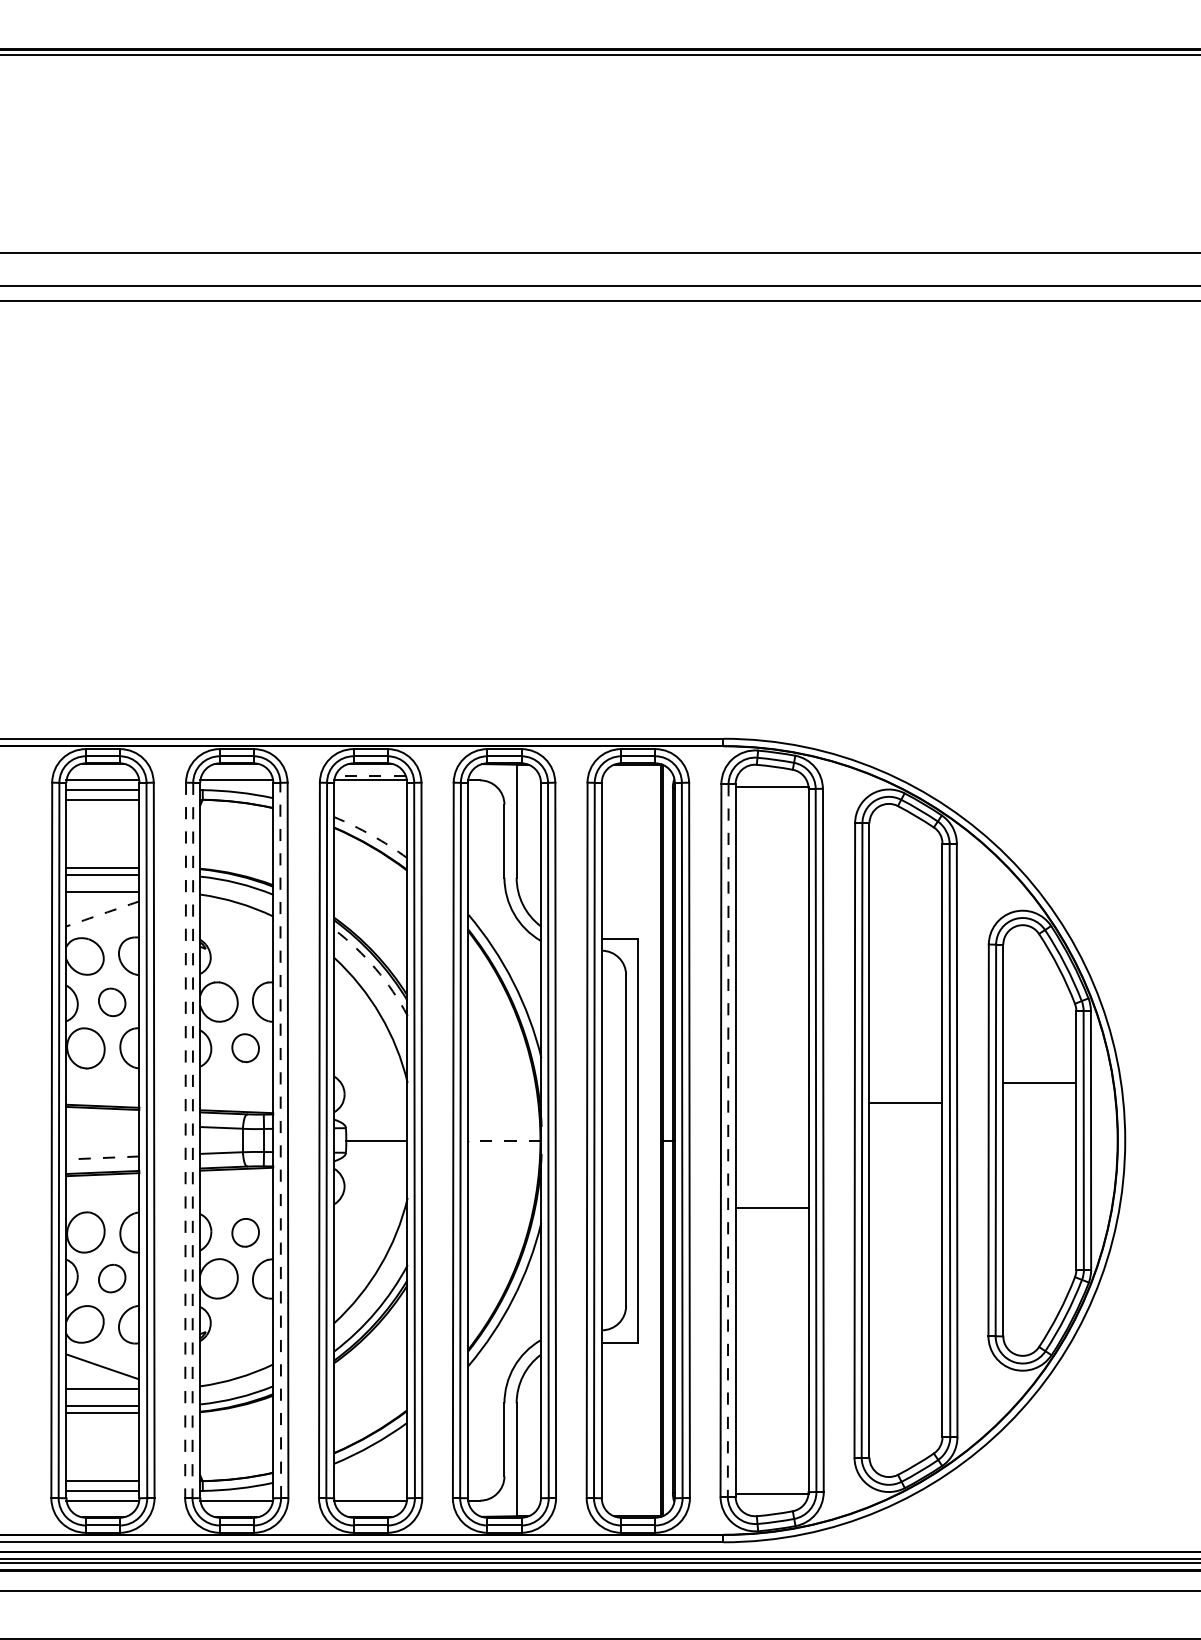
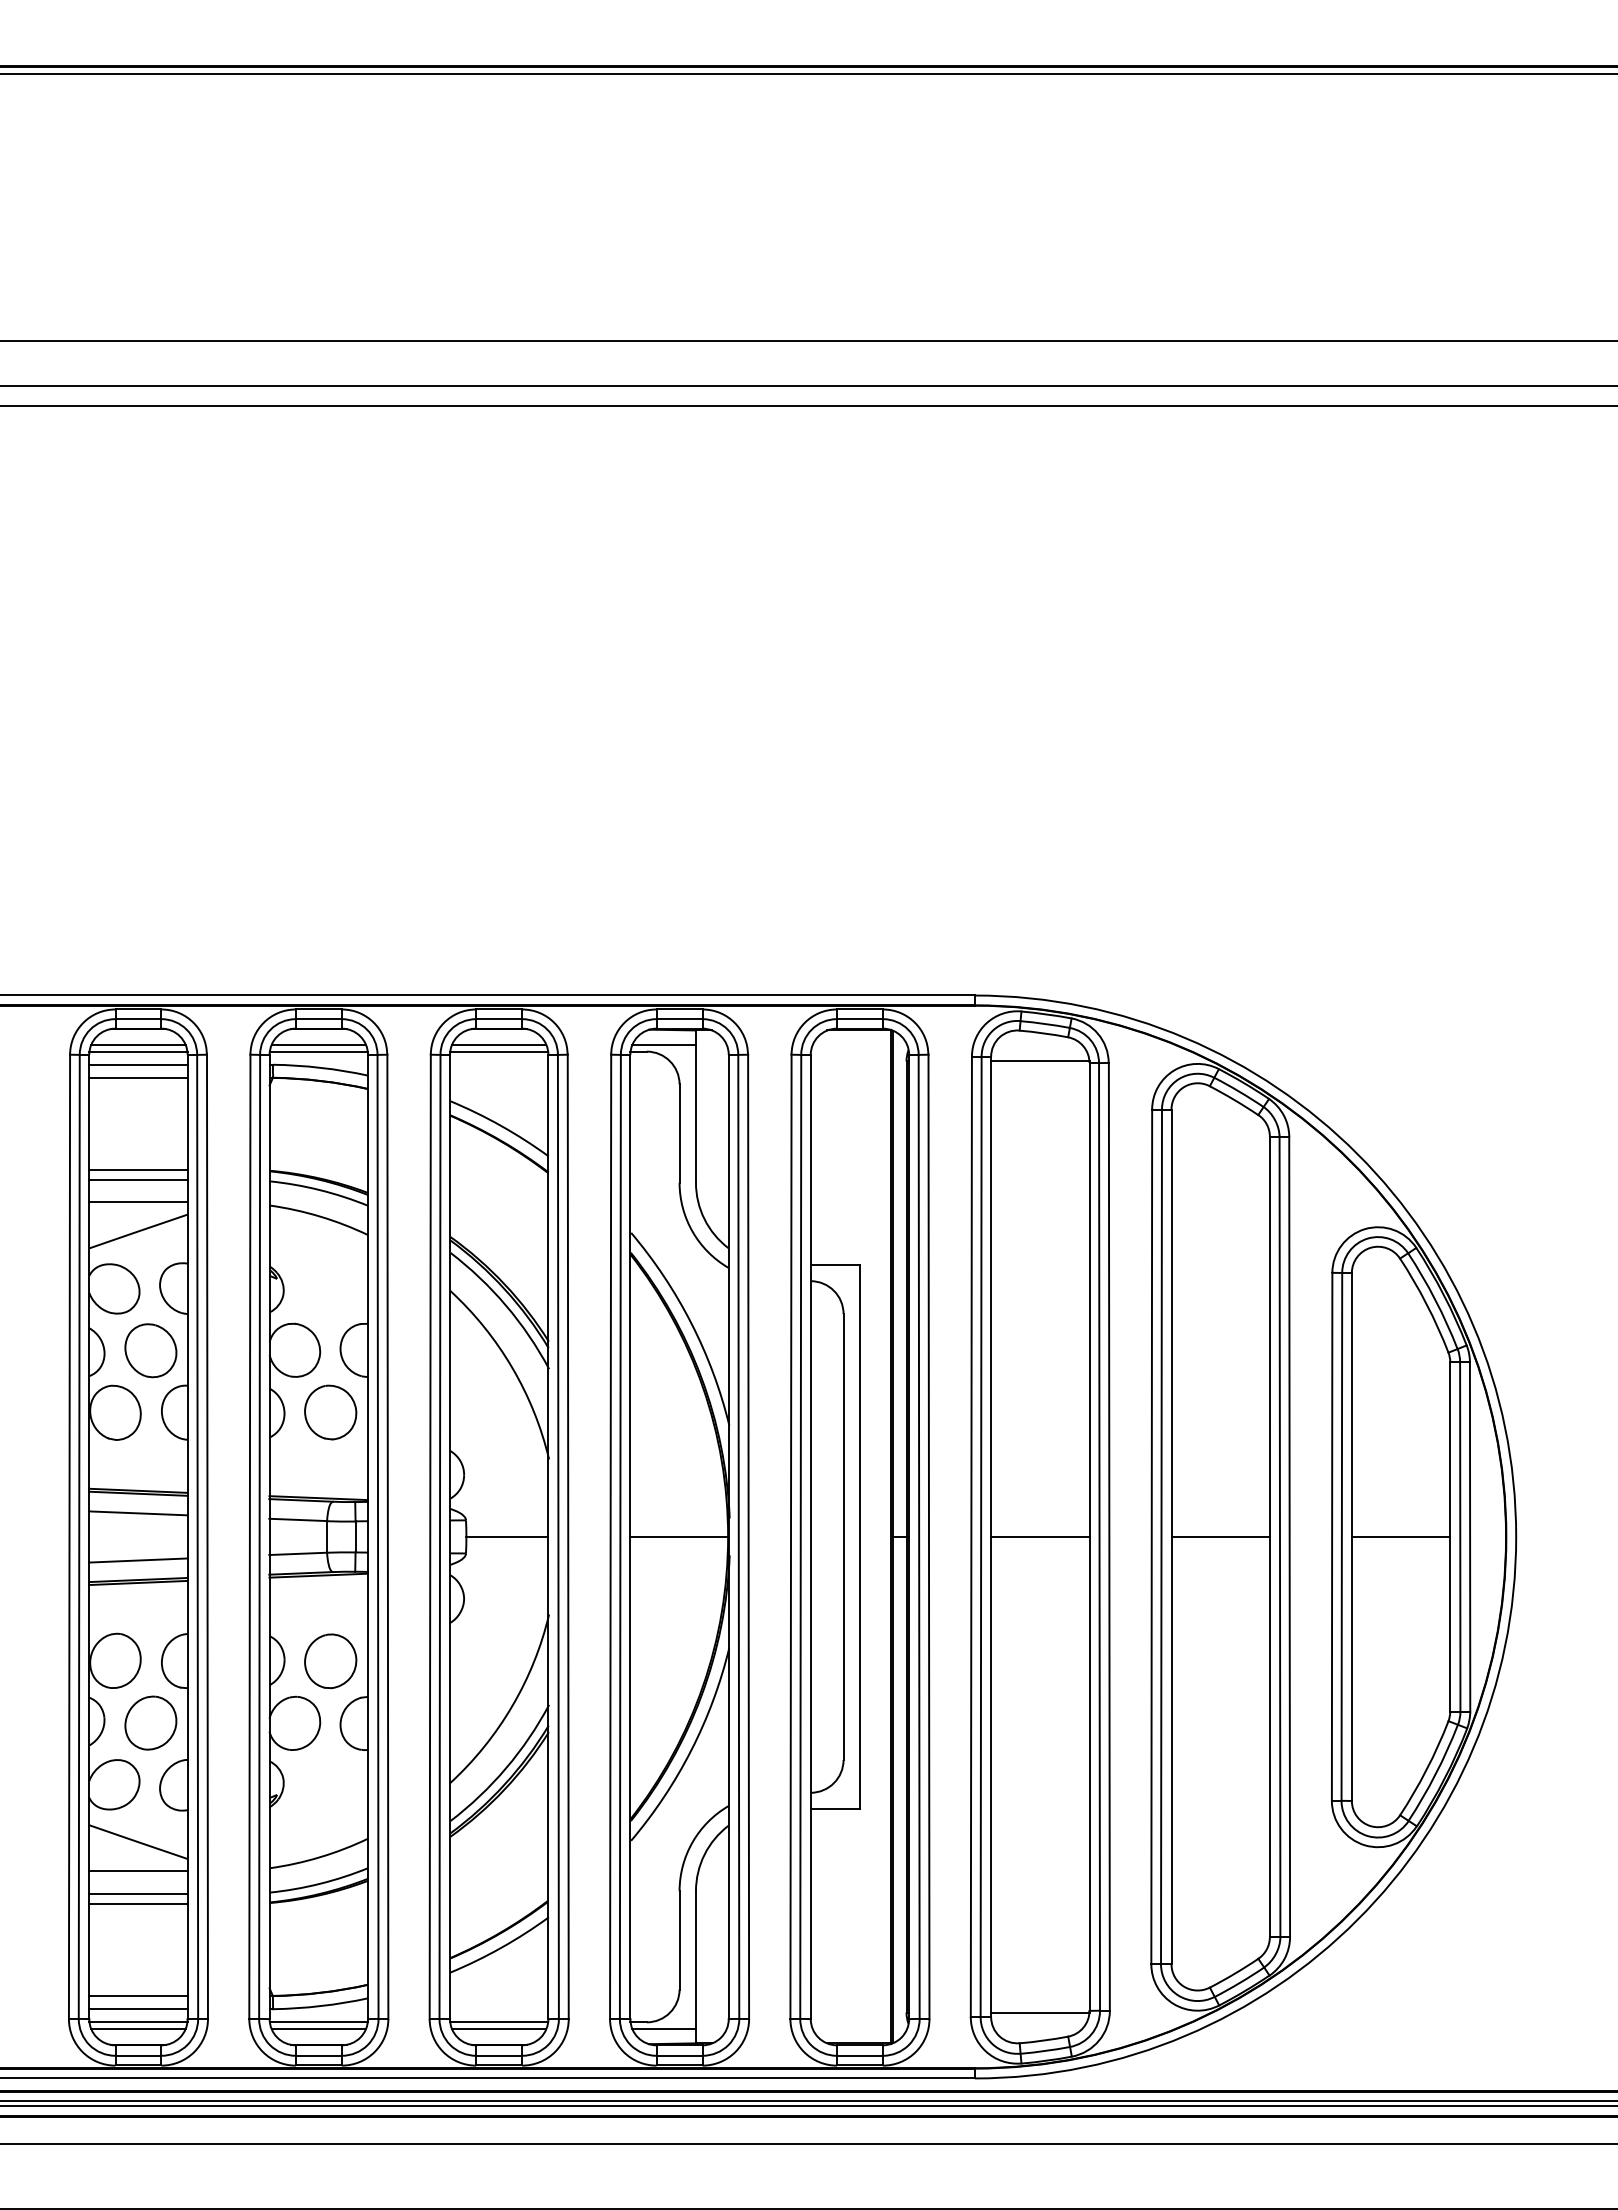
line: (102, 775) -> (138, 1045), added
line: (236, 775) -> (318, 1045), added
line: (370, 775) -> (498, 1045), dashed -> solid
line: (492, 775) -> (663, 1045), added
arc: (372, 835) -> (501, 1125), dashed -> solid
arc: (102, 913) -> (138, 1231), dashed -> solid
arc: (376, 968) -> (506, 1305), dashed -> solid
part: (111, 1002) -> (150, 1350), size x1.43
part: (245, 1048) -> (330, 1412), size x1.43
line: (1039, 1083) -> (1400, 1536), moved
line: (905, 1102) -> (1220, 1536), moved
line: (102, 1123) -> (138, 1513), added
line: (185, 1140) -> (249, 1537), dashed -> solid
line: (192, 1140) -> (259, 1537), dashed -> solid
line: (281, 1140) -> (378, 1536), dashed -> solid
line: (504, 1140) -> (679, 1536), dashed -> solid
line: (728, 1140) -> (981, 1537), dashed -> solid
line: (102, 1157) -> (137, 1560), dashed -> solid
line: (772, 1207) -> (1040, 1536), moved
part: (245, 1232) -> (330, 1661), size x1.43
part: (111, 1278) -> (150, 1722), size x1.43
line: (102, 1505) -> (138, 2028), added
line: (236, 1505) -> (318, 2028), added
line: (370, 1505) -> (498, 2028), added
line: (492, 1505) -> (663, 2028), added

